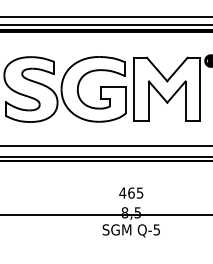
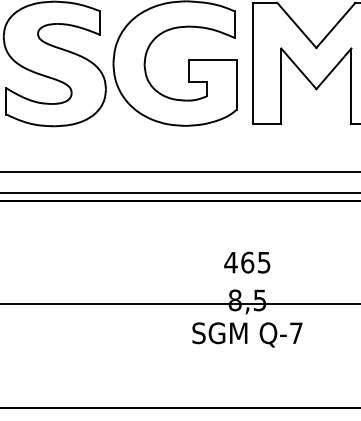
text: (156, 229) -> (295, 332), Q-5 -> Q-7

